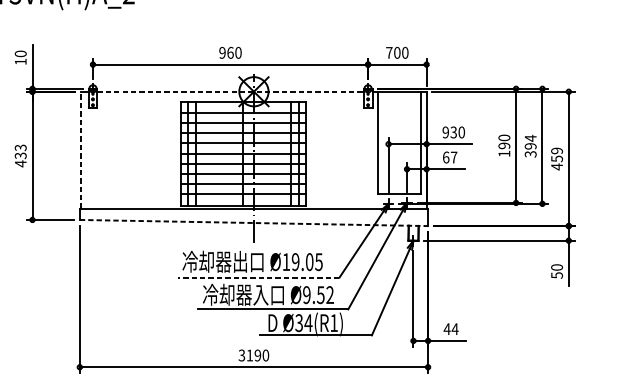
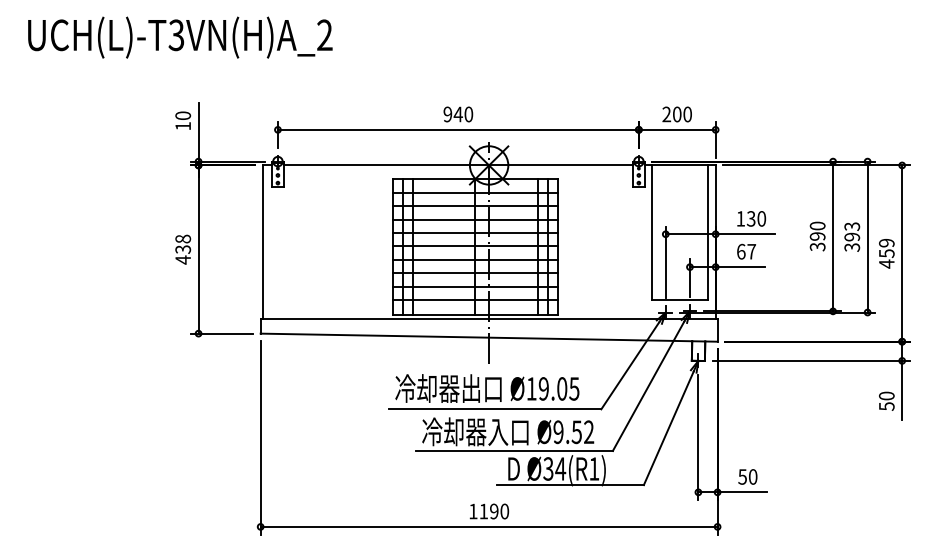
text: (229, 52) -> (457, 114), 960 -> 940
text: (389, 52) -> (666, 114), 700 -> 200
line: (230, 91) -> (458, 165), dashed -> solid
text: (445, 132) -> (740, 218), 930 -> 130
text: (530, 138) -> (852, 226), 394 -> 393
text: (20, 147) -> (182, 238), 433 -> 438
line: (81, 150) -> (262, 242), dashed -> solid
text: (504, 153) -> (817, 246), 190 -> 390
line: (254, 222) -> (489, 337), dashed -> solid
line: (258, 277) -> (495, 409), dashed -> solid
text: (450, 328) -> (747, 476), 44 -> 50
text: (242, 355) -> (473, 511), 3190 -> 1190

